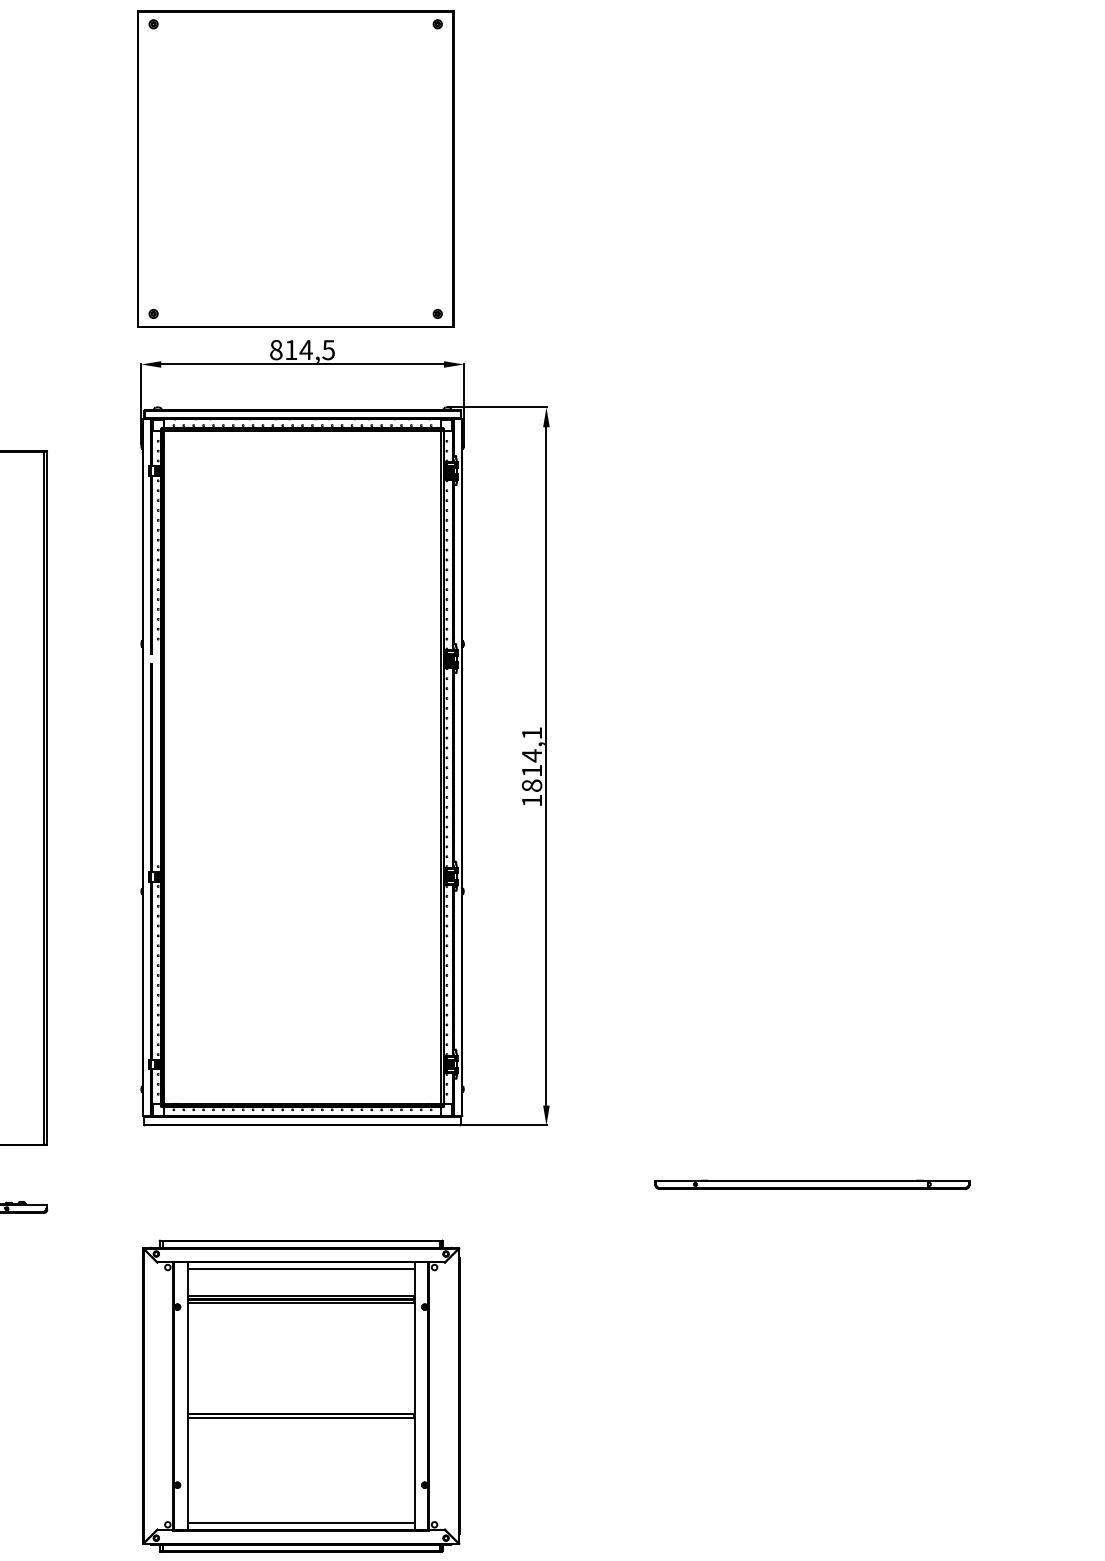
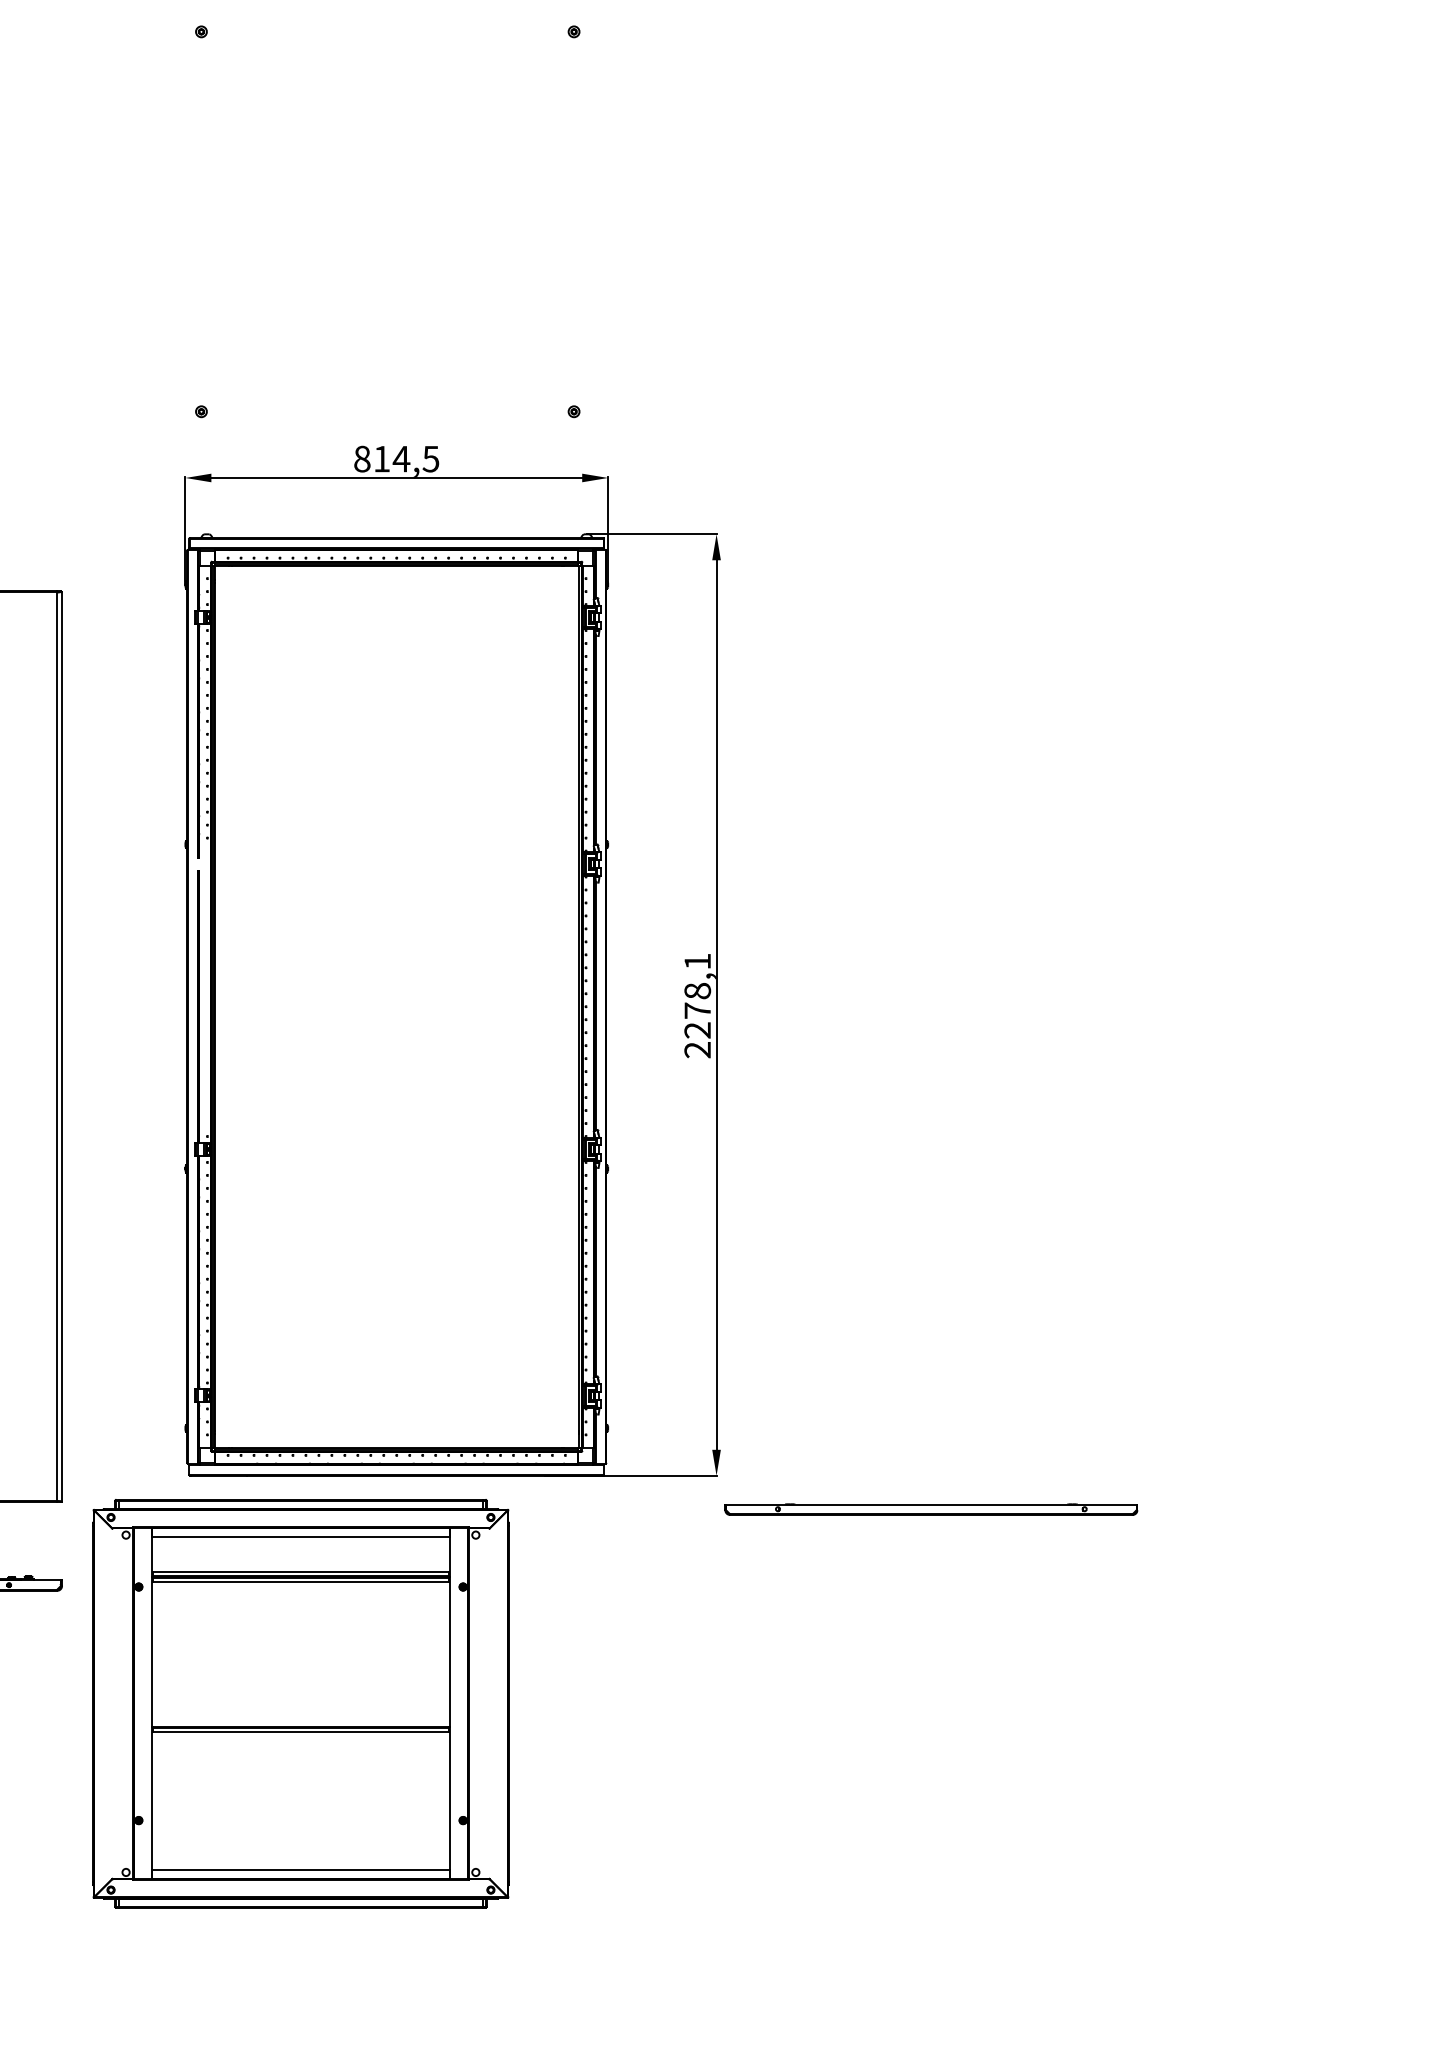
part: (295, 168) -> (387, 221), removed
text: (531, 778) -> (697, 1020), 1814,1 -> 2278,1
part: (812, 1184) -> (931, 1509), moved
part: (300, 1395) -> (300, 1703), moved

